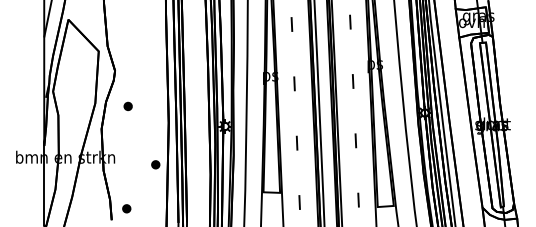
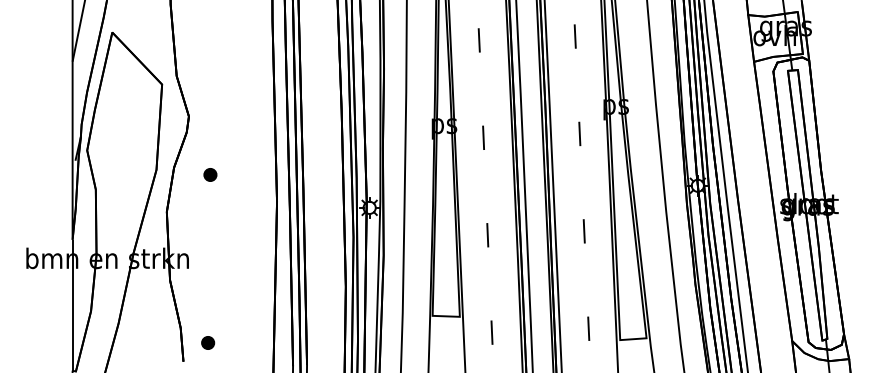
part: (155, 164) -> (255, 270), removed

